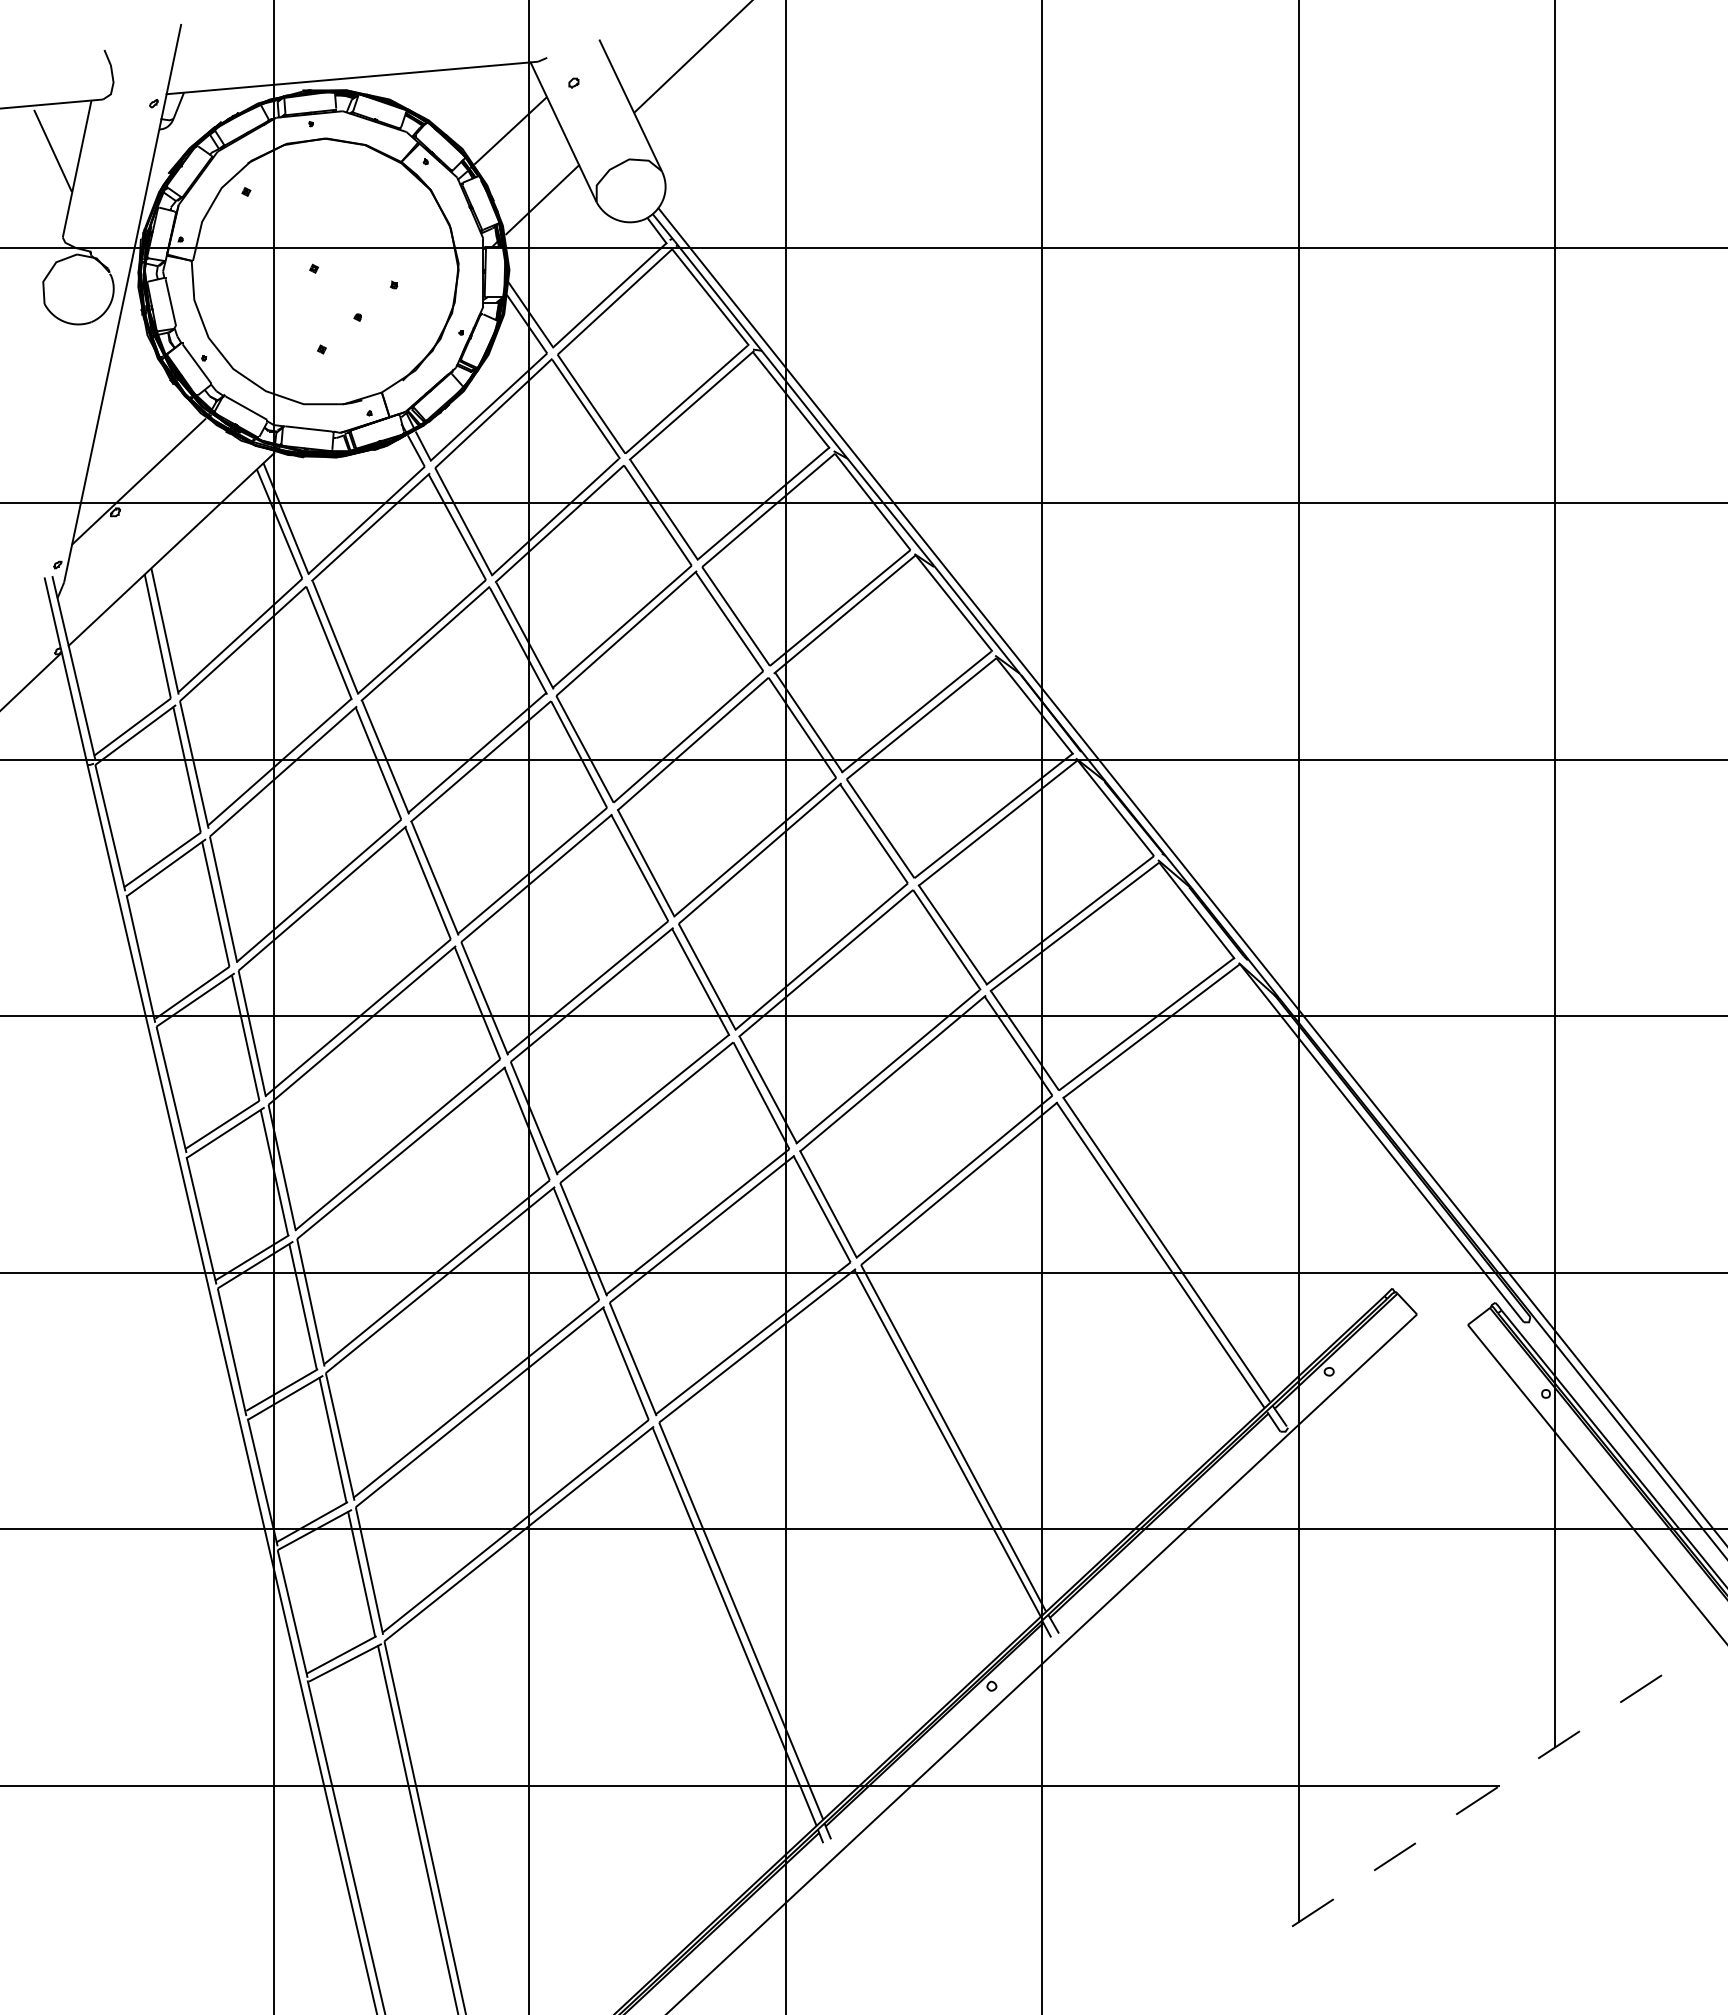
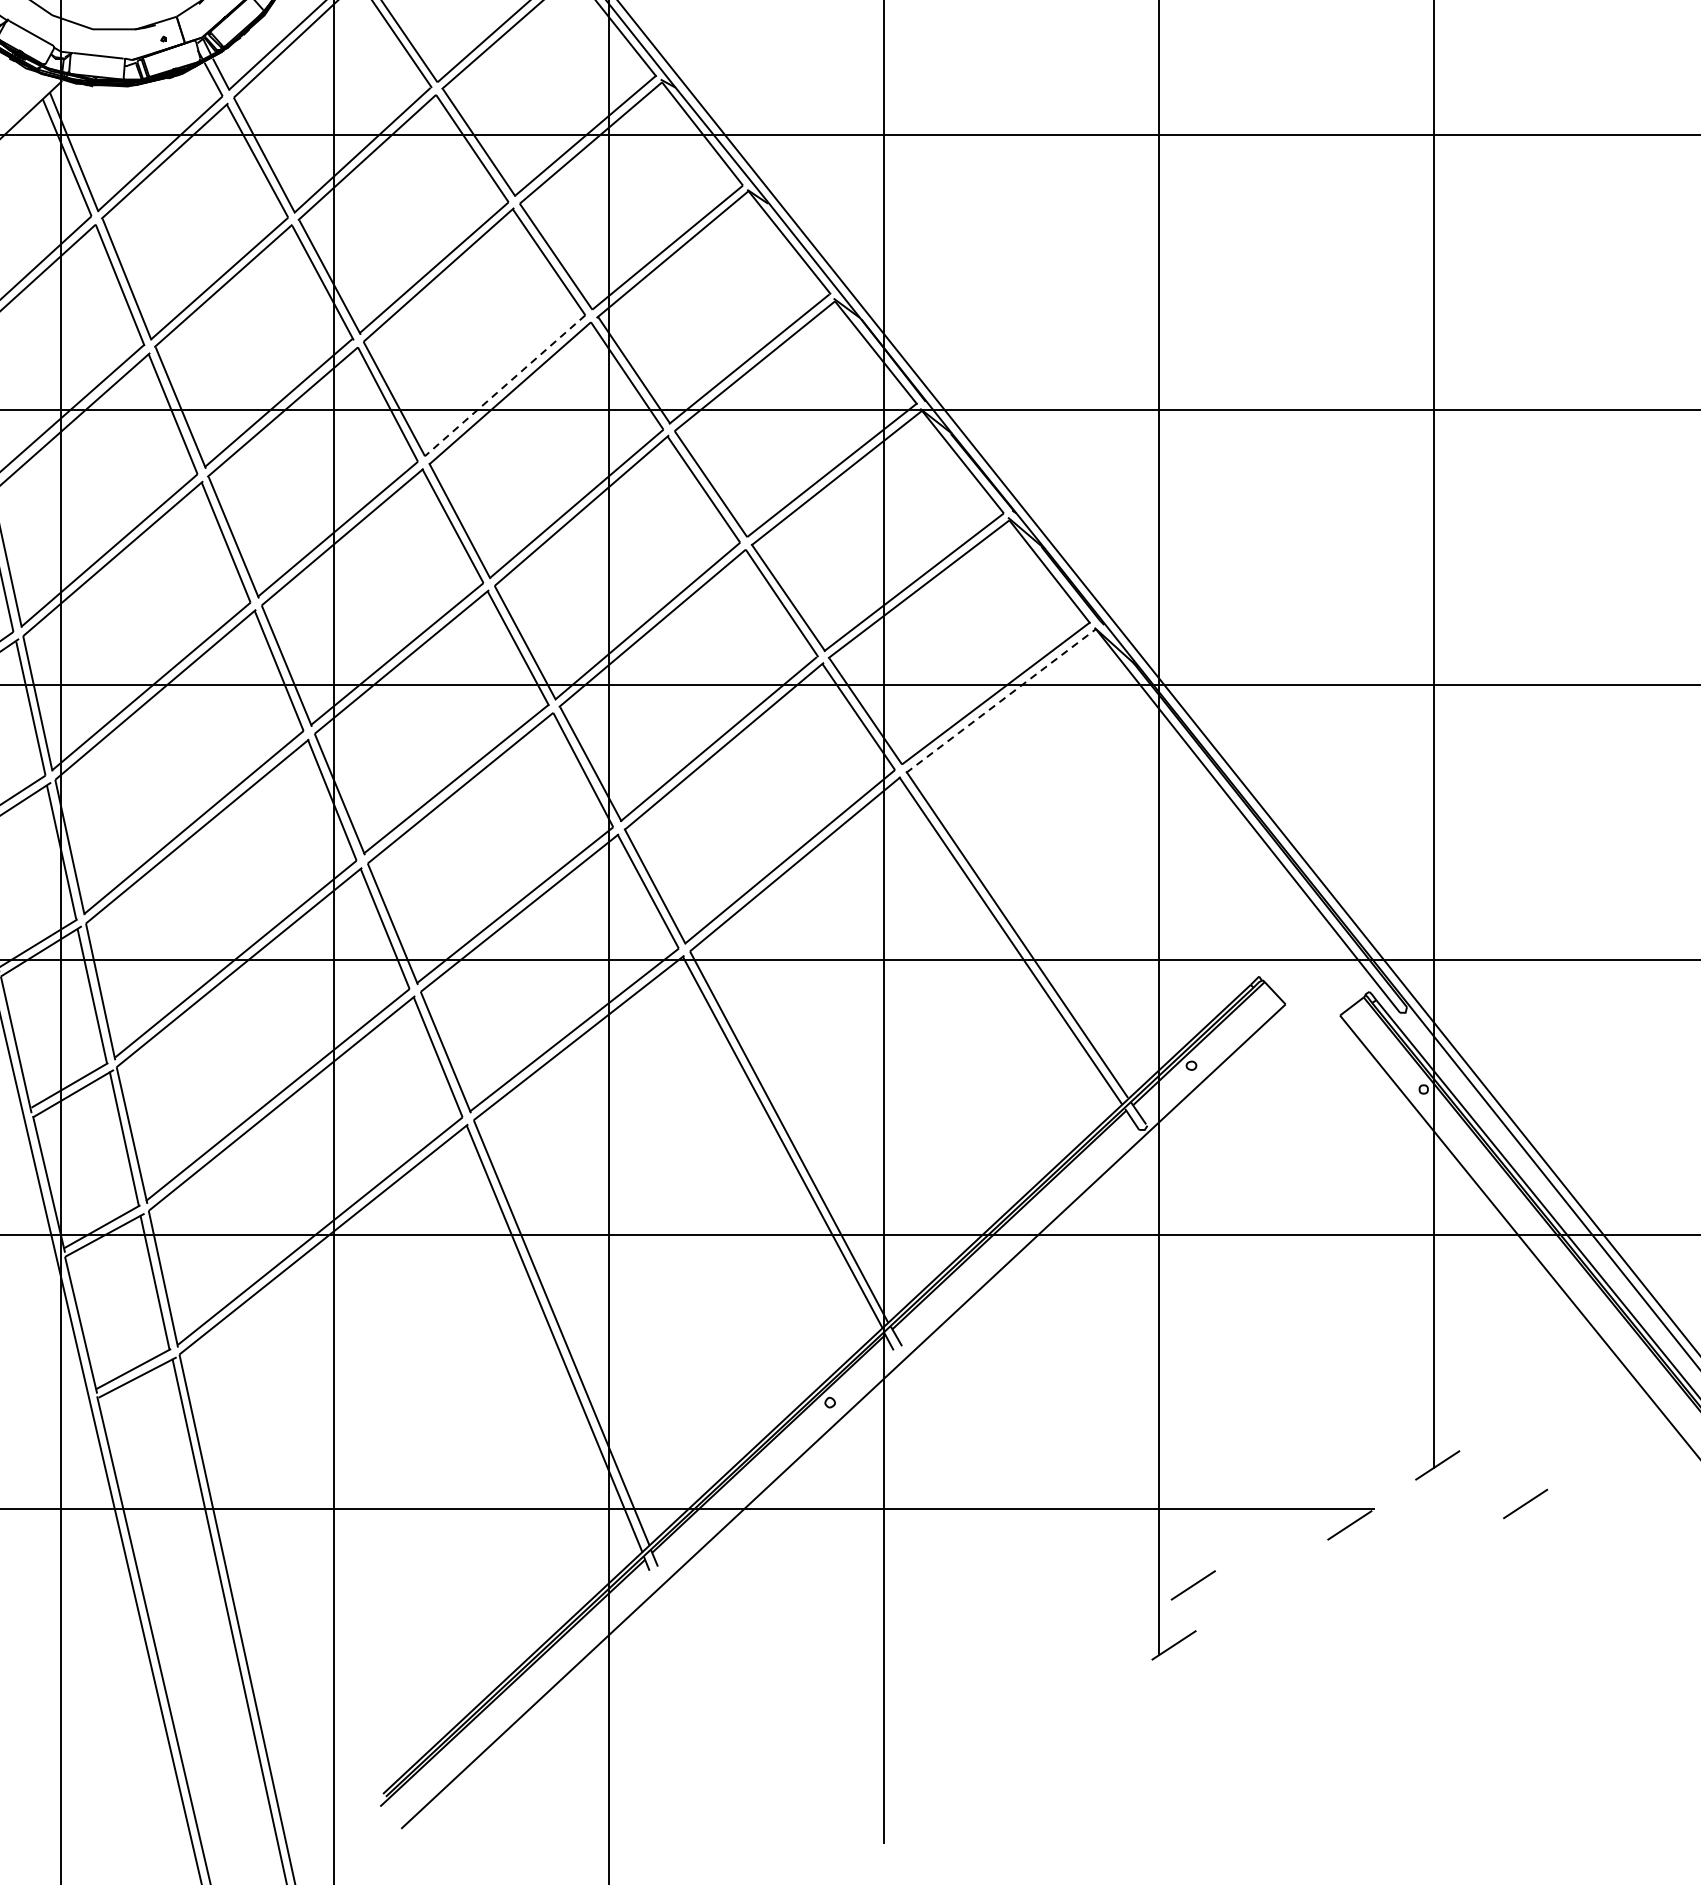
line: (688, 736) -> (505, 385), solid -> dashed
line: (1151, 1030) -> (1001, 700), solid -> dashed
line: (1641, 1688) -> (1526, 1503), moved
line: (1394, 1856) -> (1192, 1585), moved

